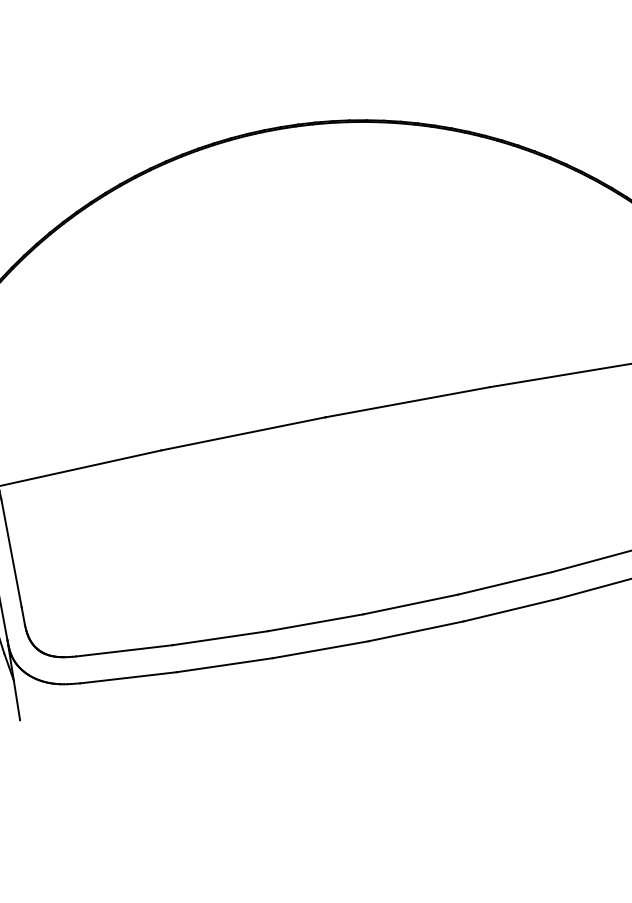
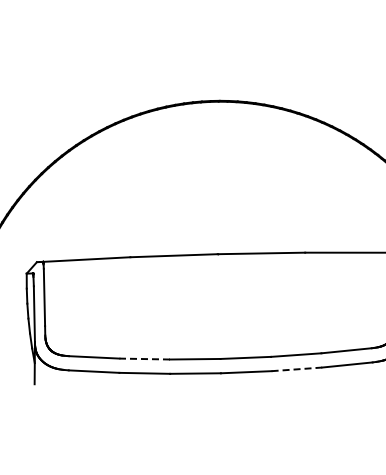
line: (511, 610) -> (297, 369), solid -> dashed
line: (219, 639) -> (144, 359), solid -> dashed

